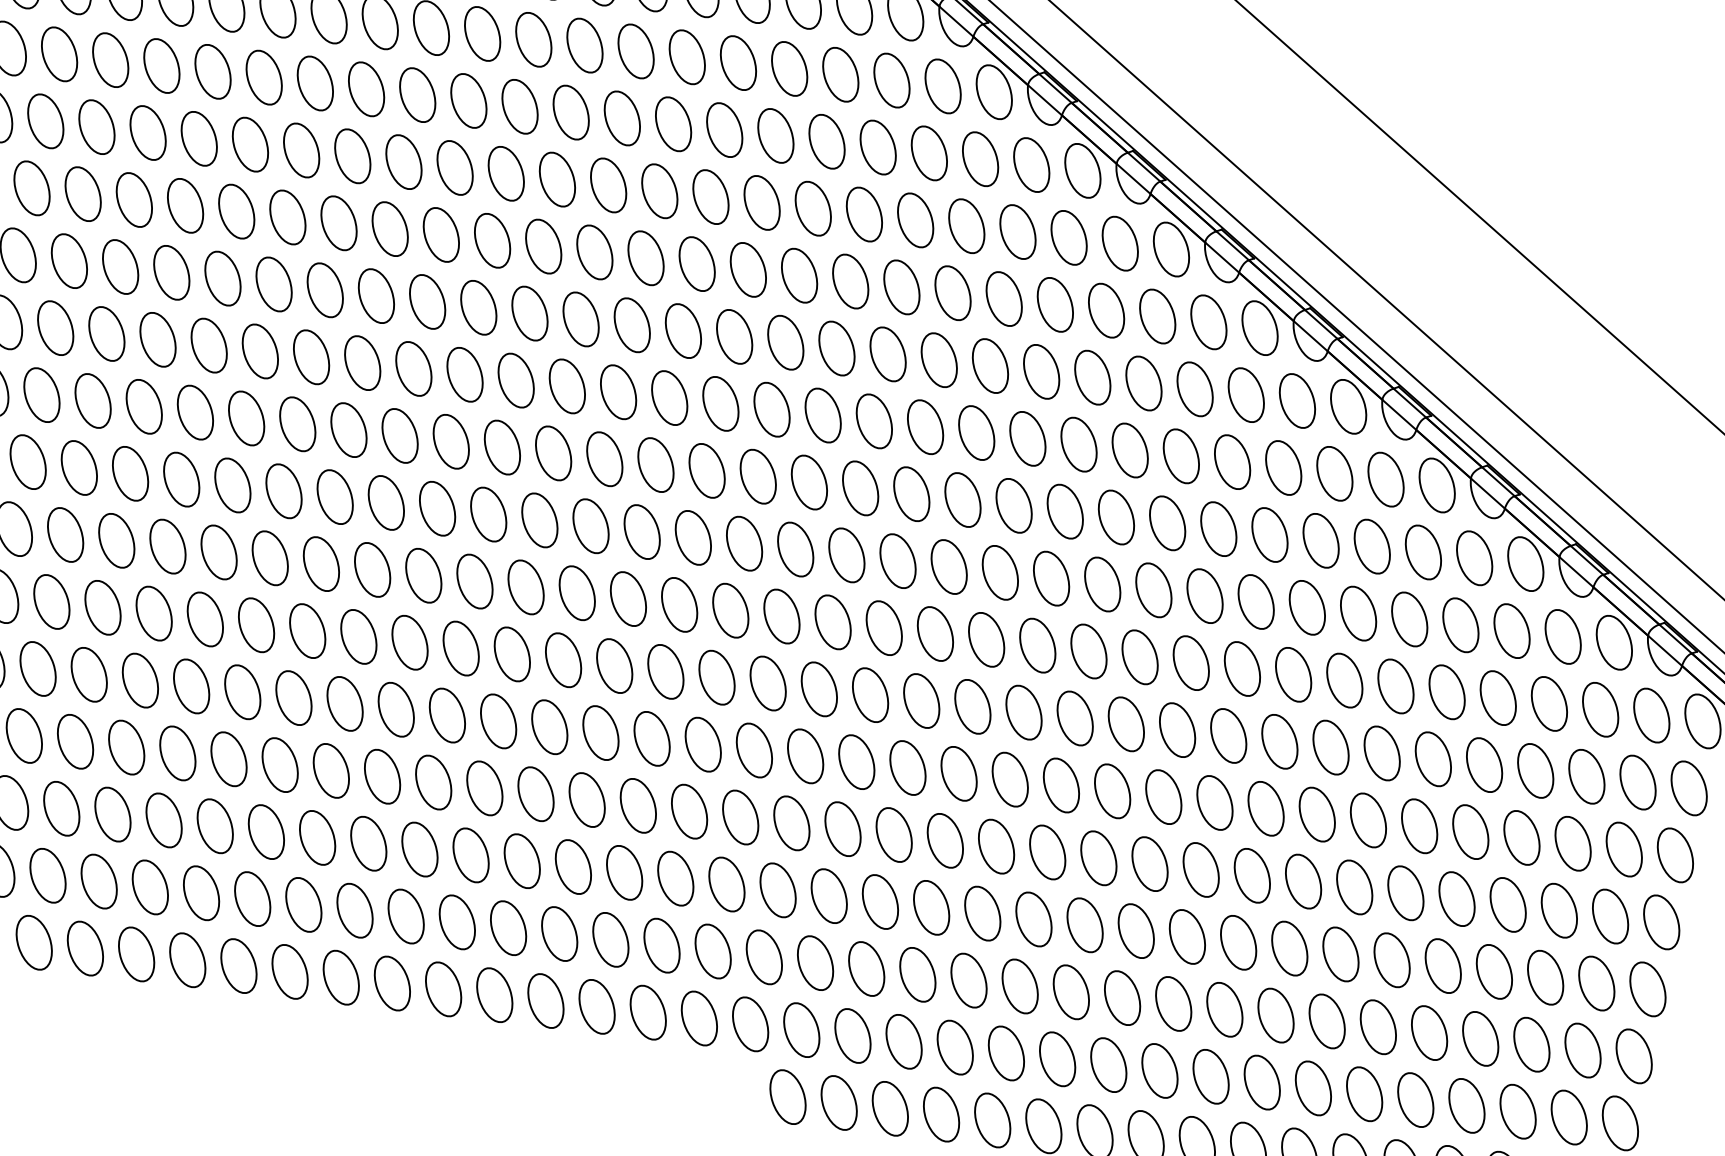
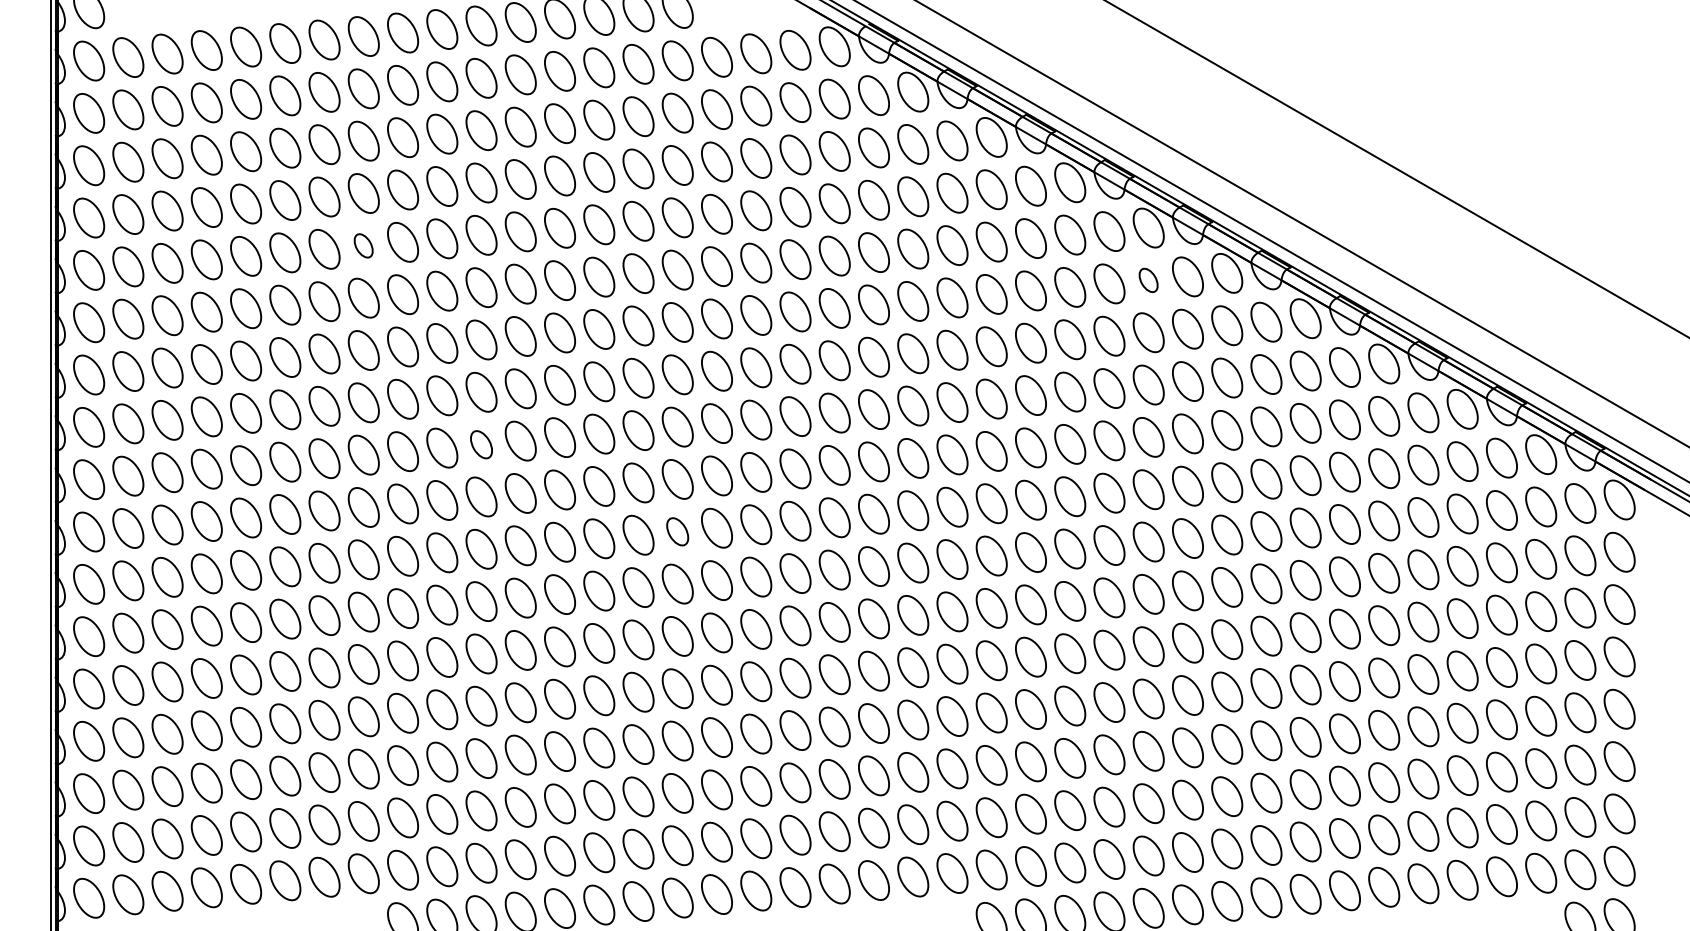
part: (161, 65) -> (363, 245), size x0.6
part: (1157, 316) -> (1148, 280), size x0.6
part: (260, 351) -> (481, 444), size x0.7
part: (488, 514) -> (677, 531), size x0.7

